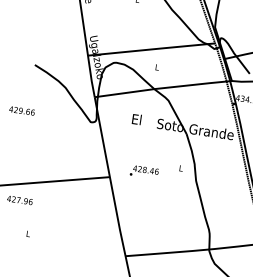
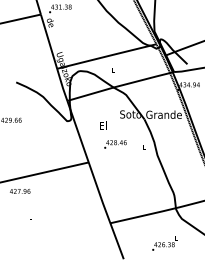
text: (137, 119) -> (103, 125), moved
text: (144, 172) -> (115, 144), moved

